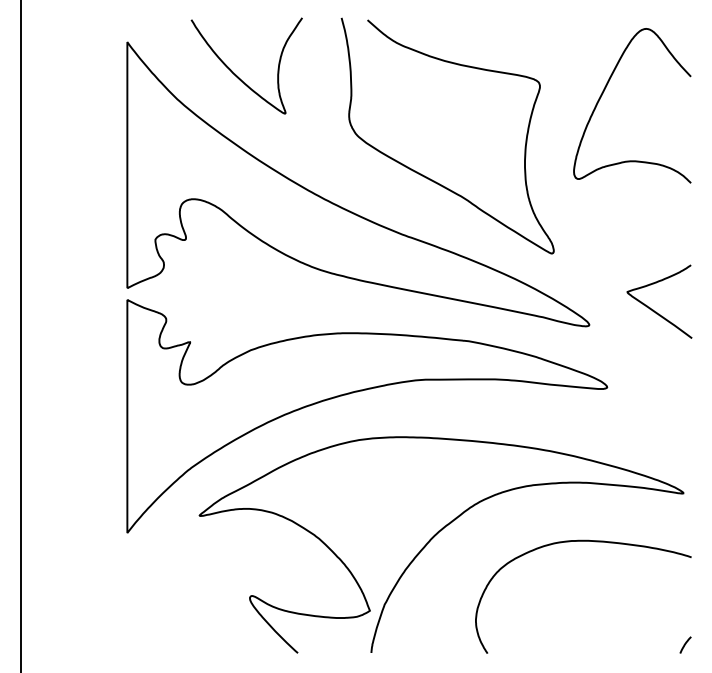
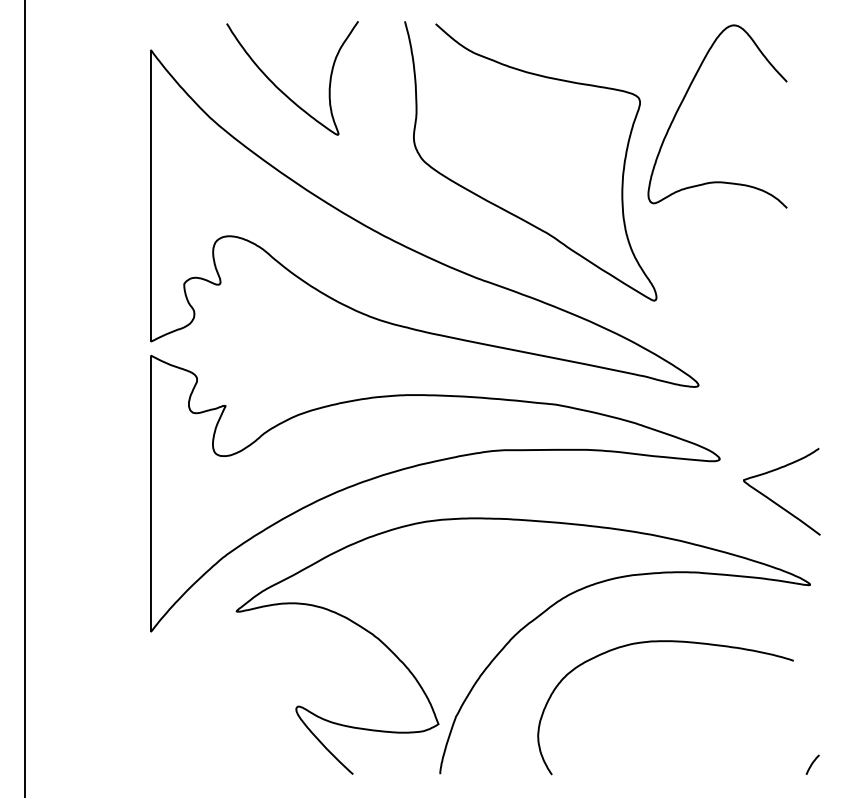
curve: (604, 91) -> (684, 99), moved
curve: (652, 309) -> (773, 500), moved
curve: (583, 541) -> (665, 642), moved

